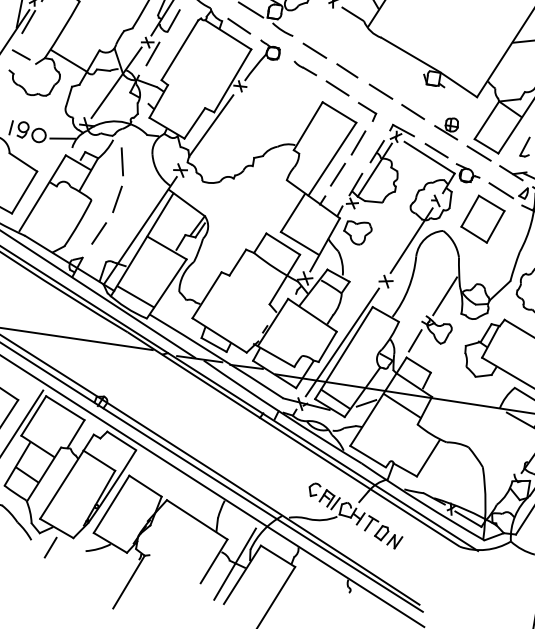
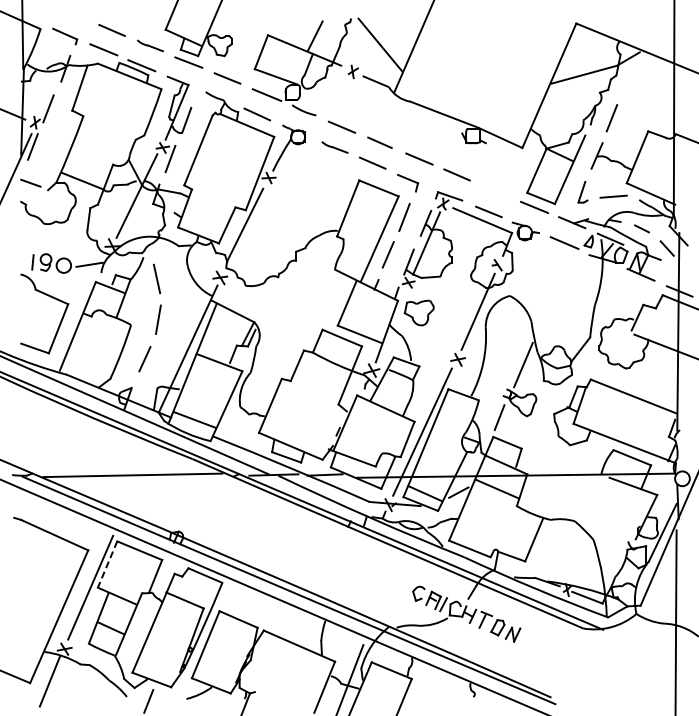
part: (446, 127) -> (495, 185), removed
part: (482, 219) -> (549, 276), removed
line: (33, 415) -> (107, 564), solid -> dashed

